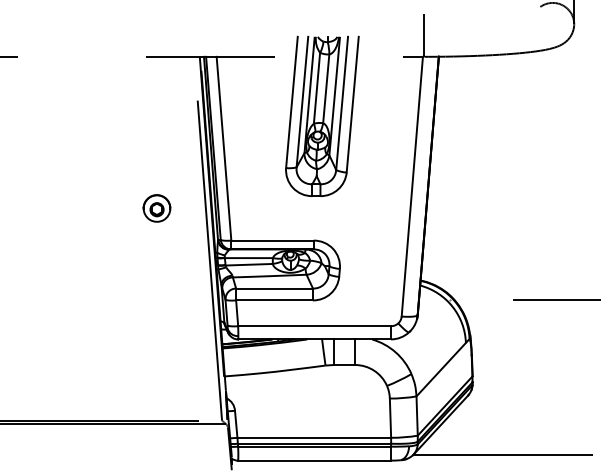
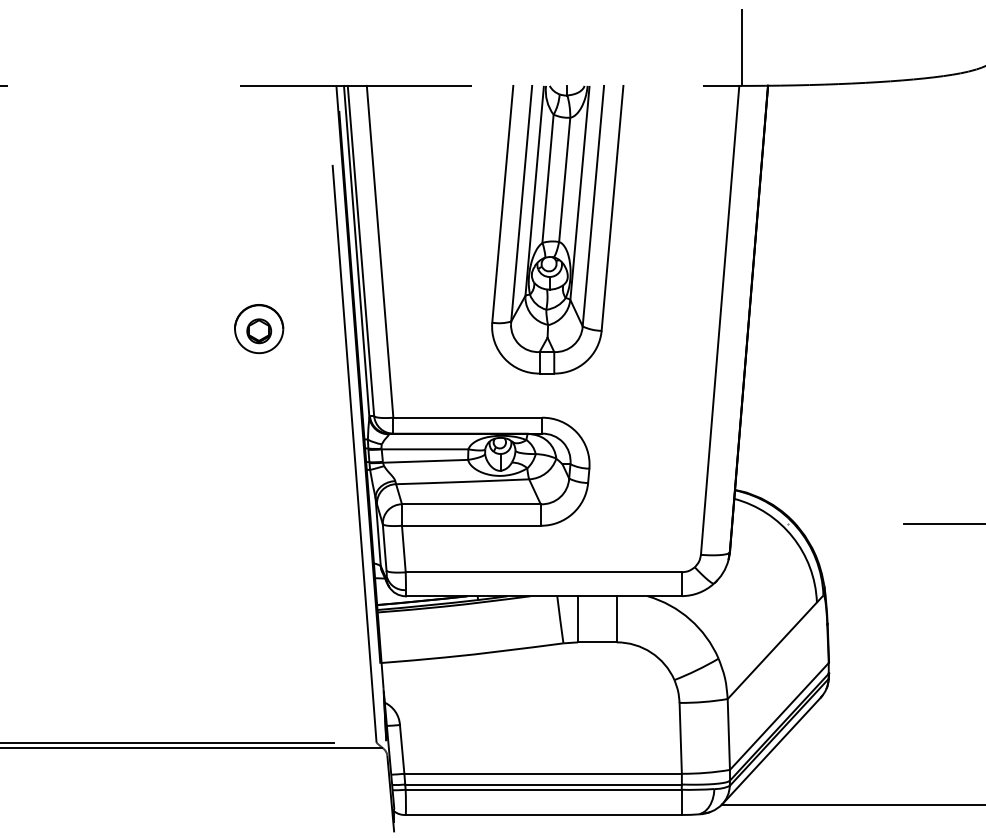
part: (322, 115) -> (557, 227), moved
part: (156, 208) -> (258, 329), moved

